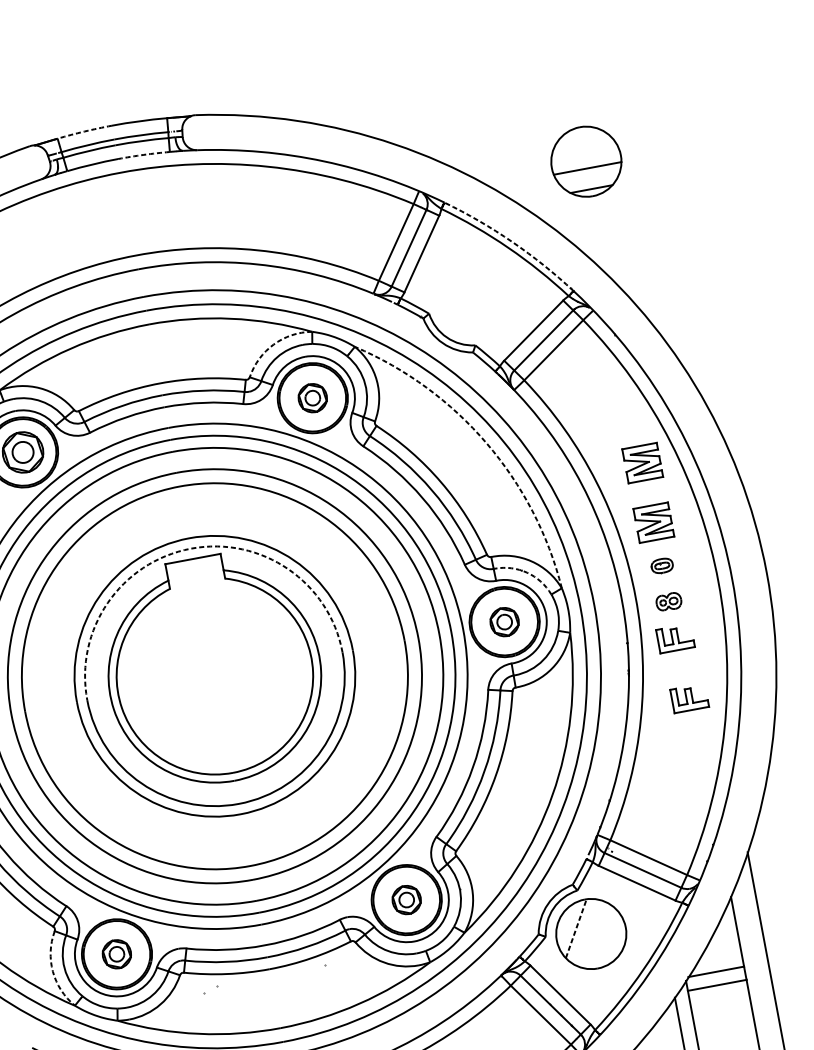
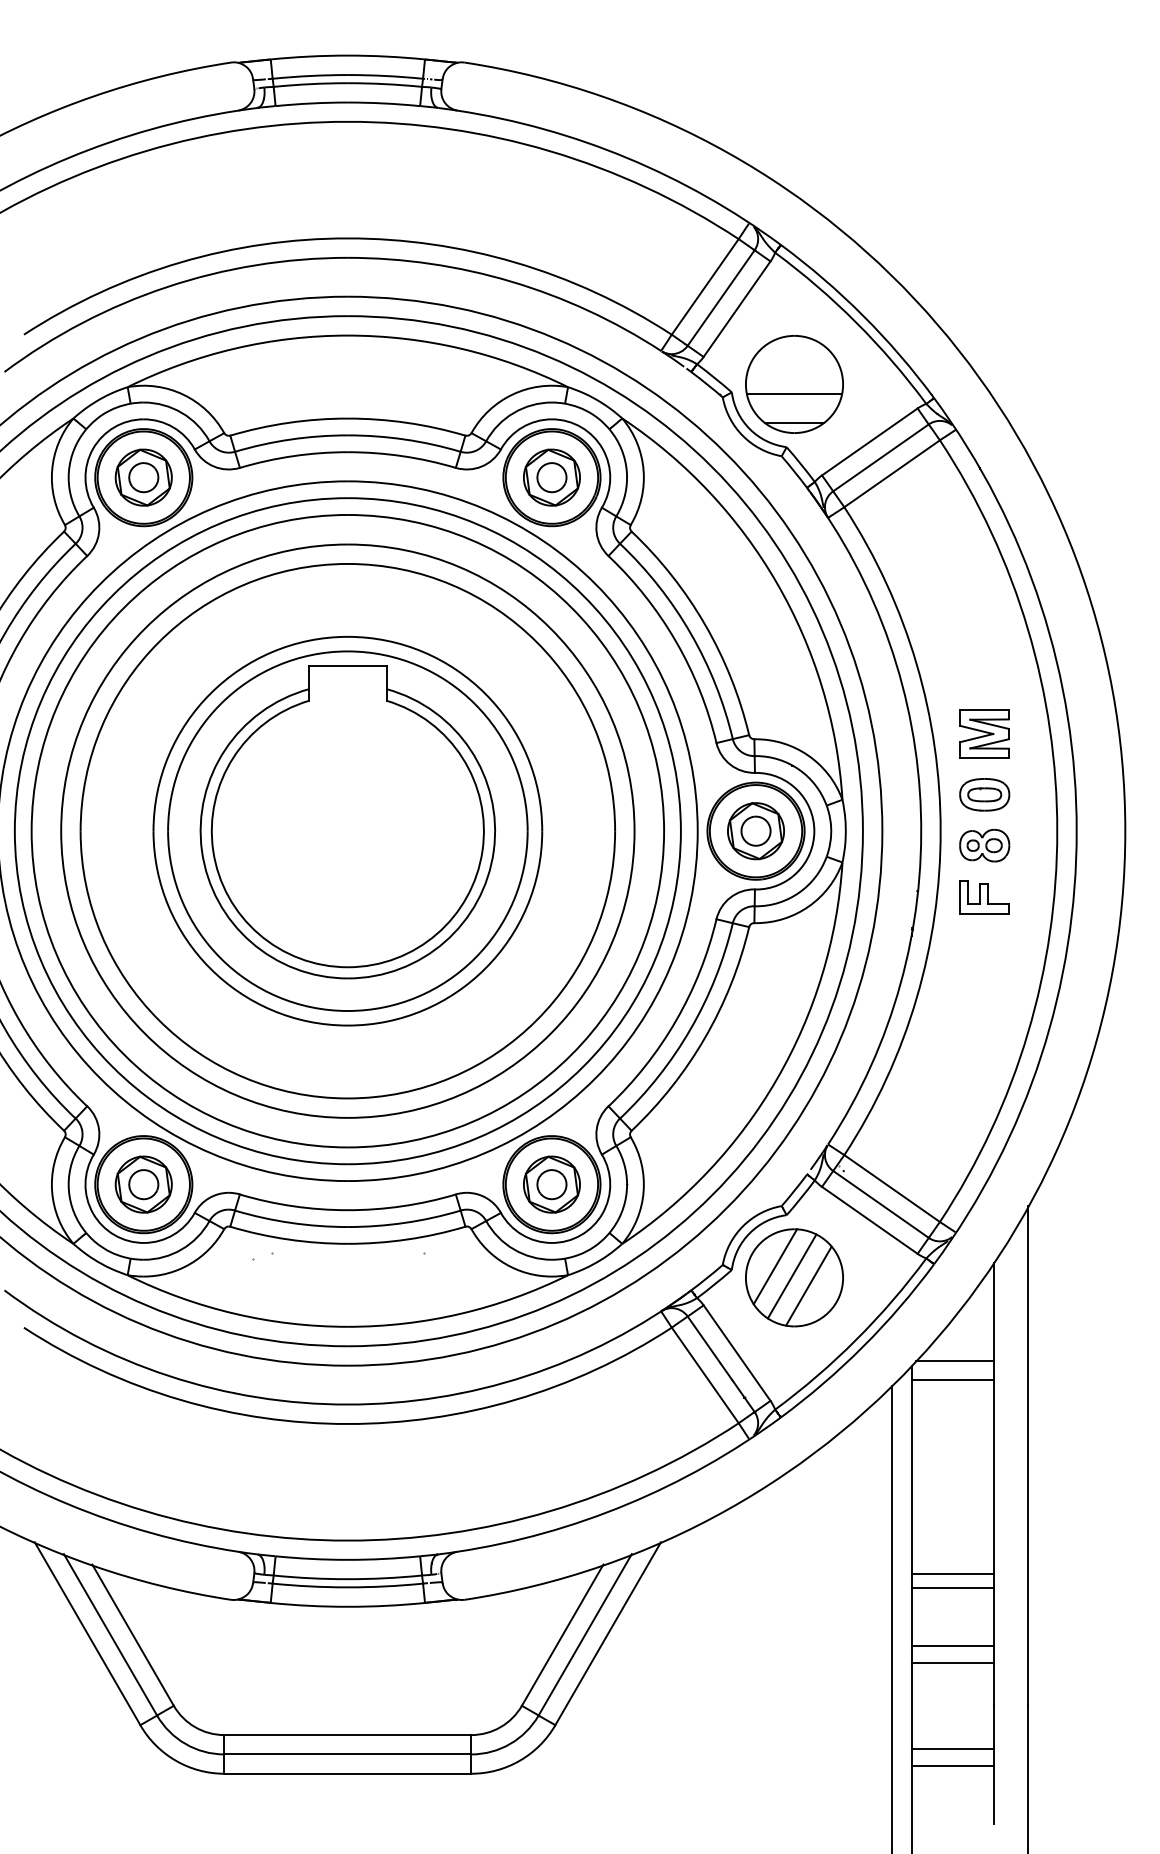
arc: (84, 131) -> (309, 56), dashed -> solid
arc: (144, 154) -> (384, 103), dashed -> solid
part: (586, 161) -> (794, 384), moved
arc: (512, 241) -> (863, 315), dashed -> solid
arc: (273, 344) -> (512, 394), dashed -> solid
part: (312, 398) -> (551, 477), size x1.43
arc: (486, 443) -> (777, 583), dashed -> solid
part: (642, 462) -> (984, 649), removed
arc: (190, 548) -> (347, 651), dashed -> solid
part: (661, 565) -> (984, 794), size x1.67
arc: (527, 572) -> (799, 769), dashed -> solid
part: (668, 601) -> (984, 845), size x1.43
part: (504, 622) -> (755, 831), size x1.43
part: (689, 698) -> (988, 982), removed
part: (406, 900) -> (551, 1184), size x1.43
line: (576, 928) -> (775, 1266), dashed -> solid
line: (588, 933) -> (791, 1276), added
line: (602, 937) -> (808, 1285), added
part: (116, 954) -> (143, 1184), size x1.43
arc: (53, 971) -> (52, 1191), dashed -> solid

